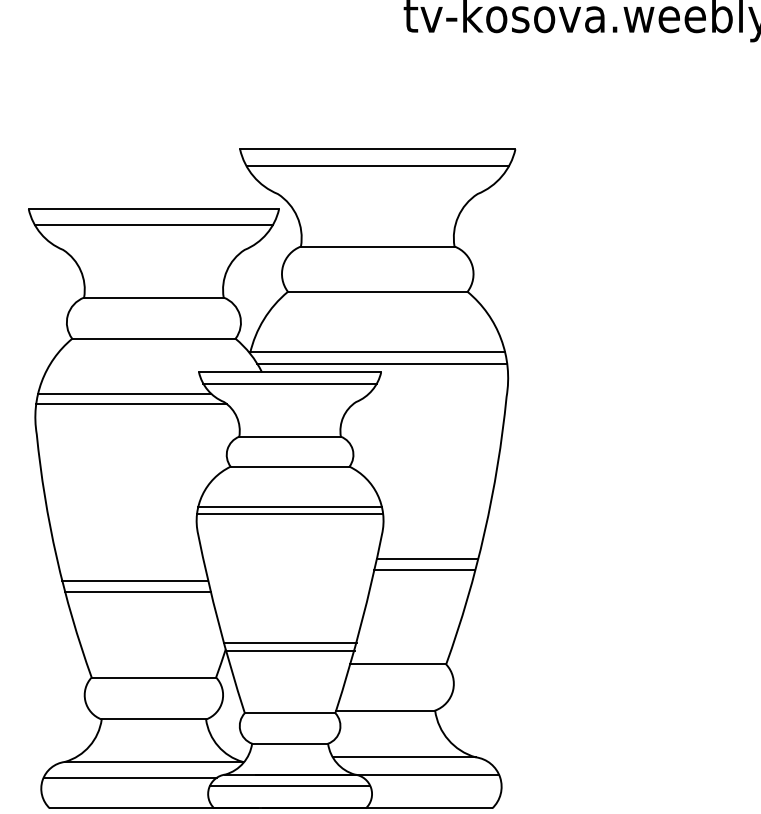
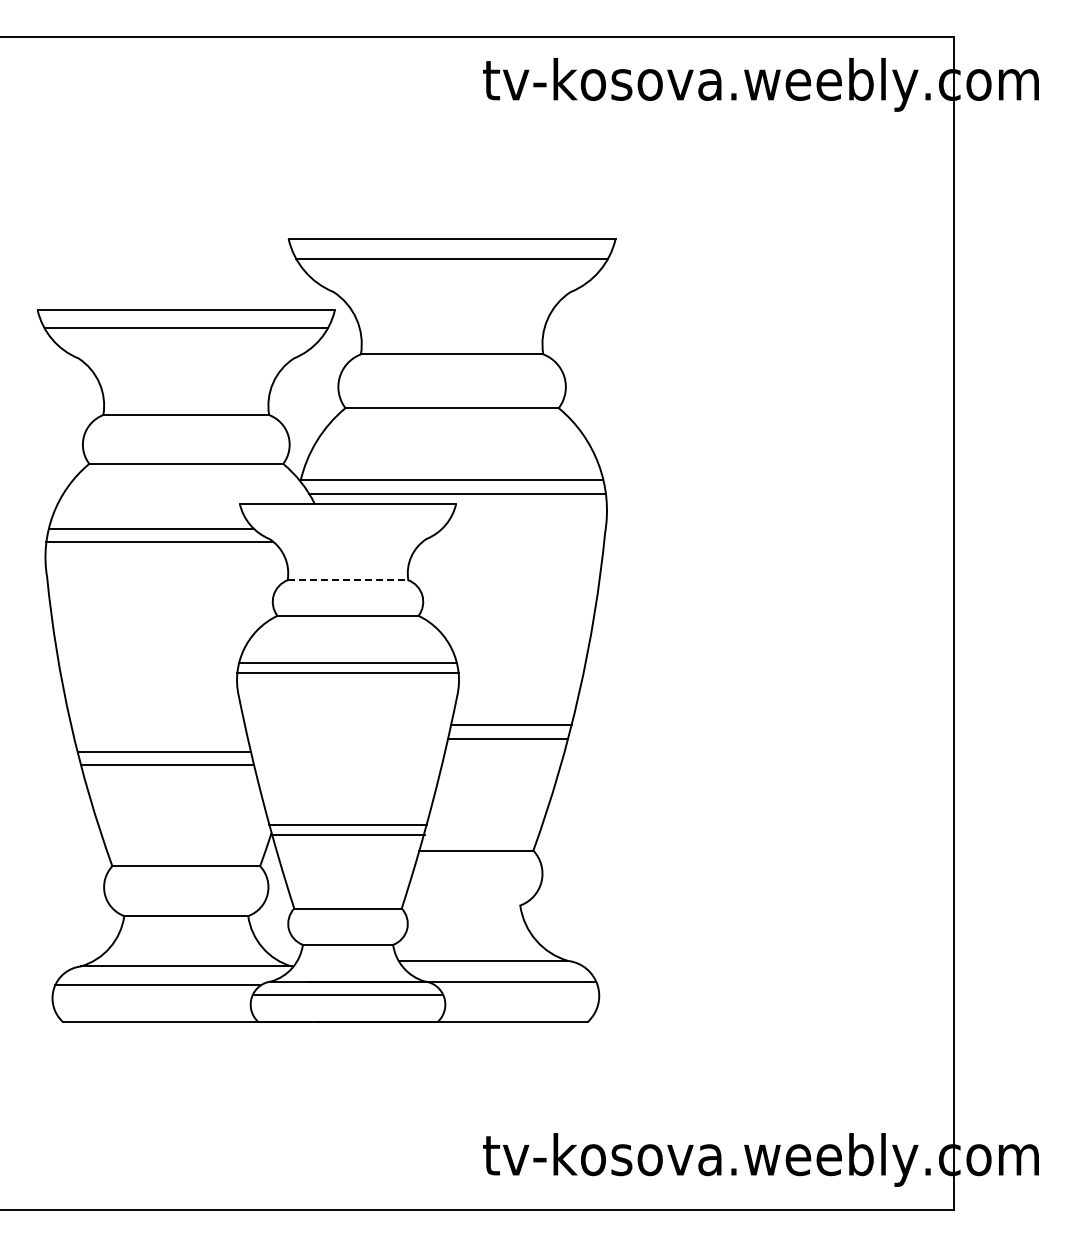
line: (289, 383) -> (347, 517), removed
line: (290, 436) -> (348, 580), solid -> dashed
line: (385, 710) -> (461, 905), removed

